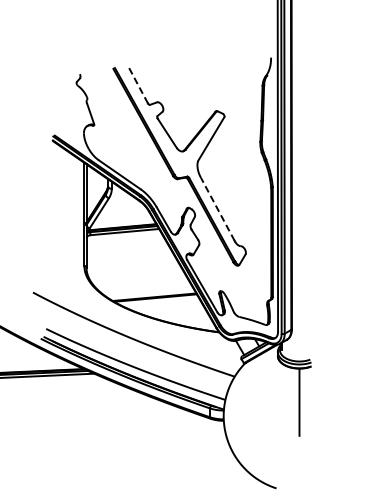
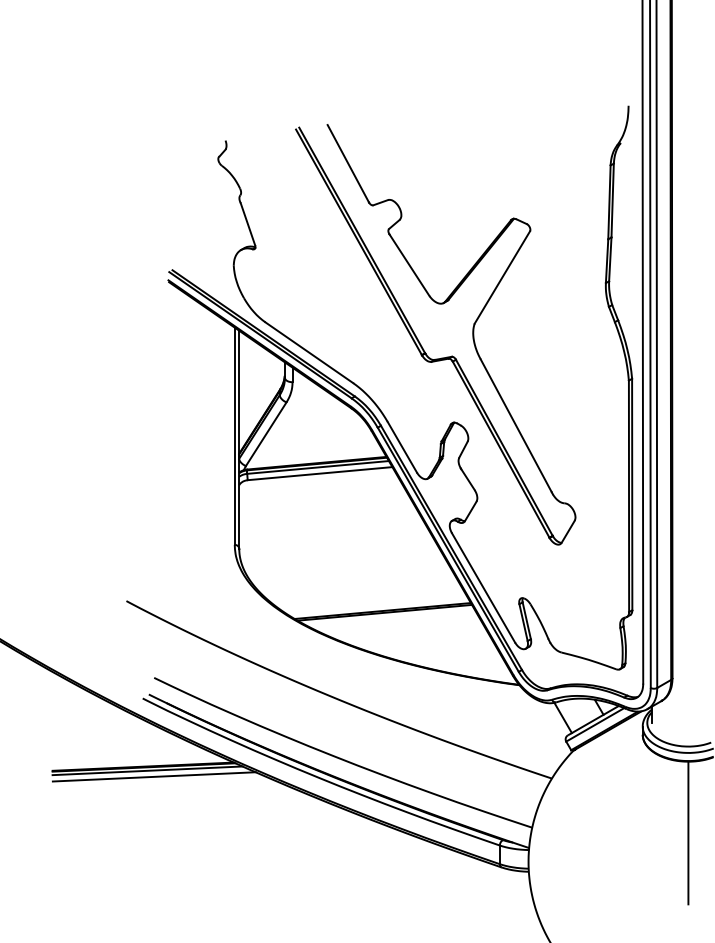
line: (138, 85) -> (348, 164), dashed -> solid
line: (217, 209) -> (515, 425), dashed -> solid

